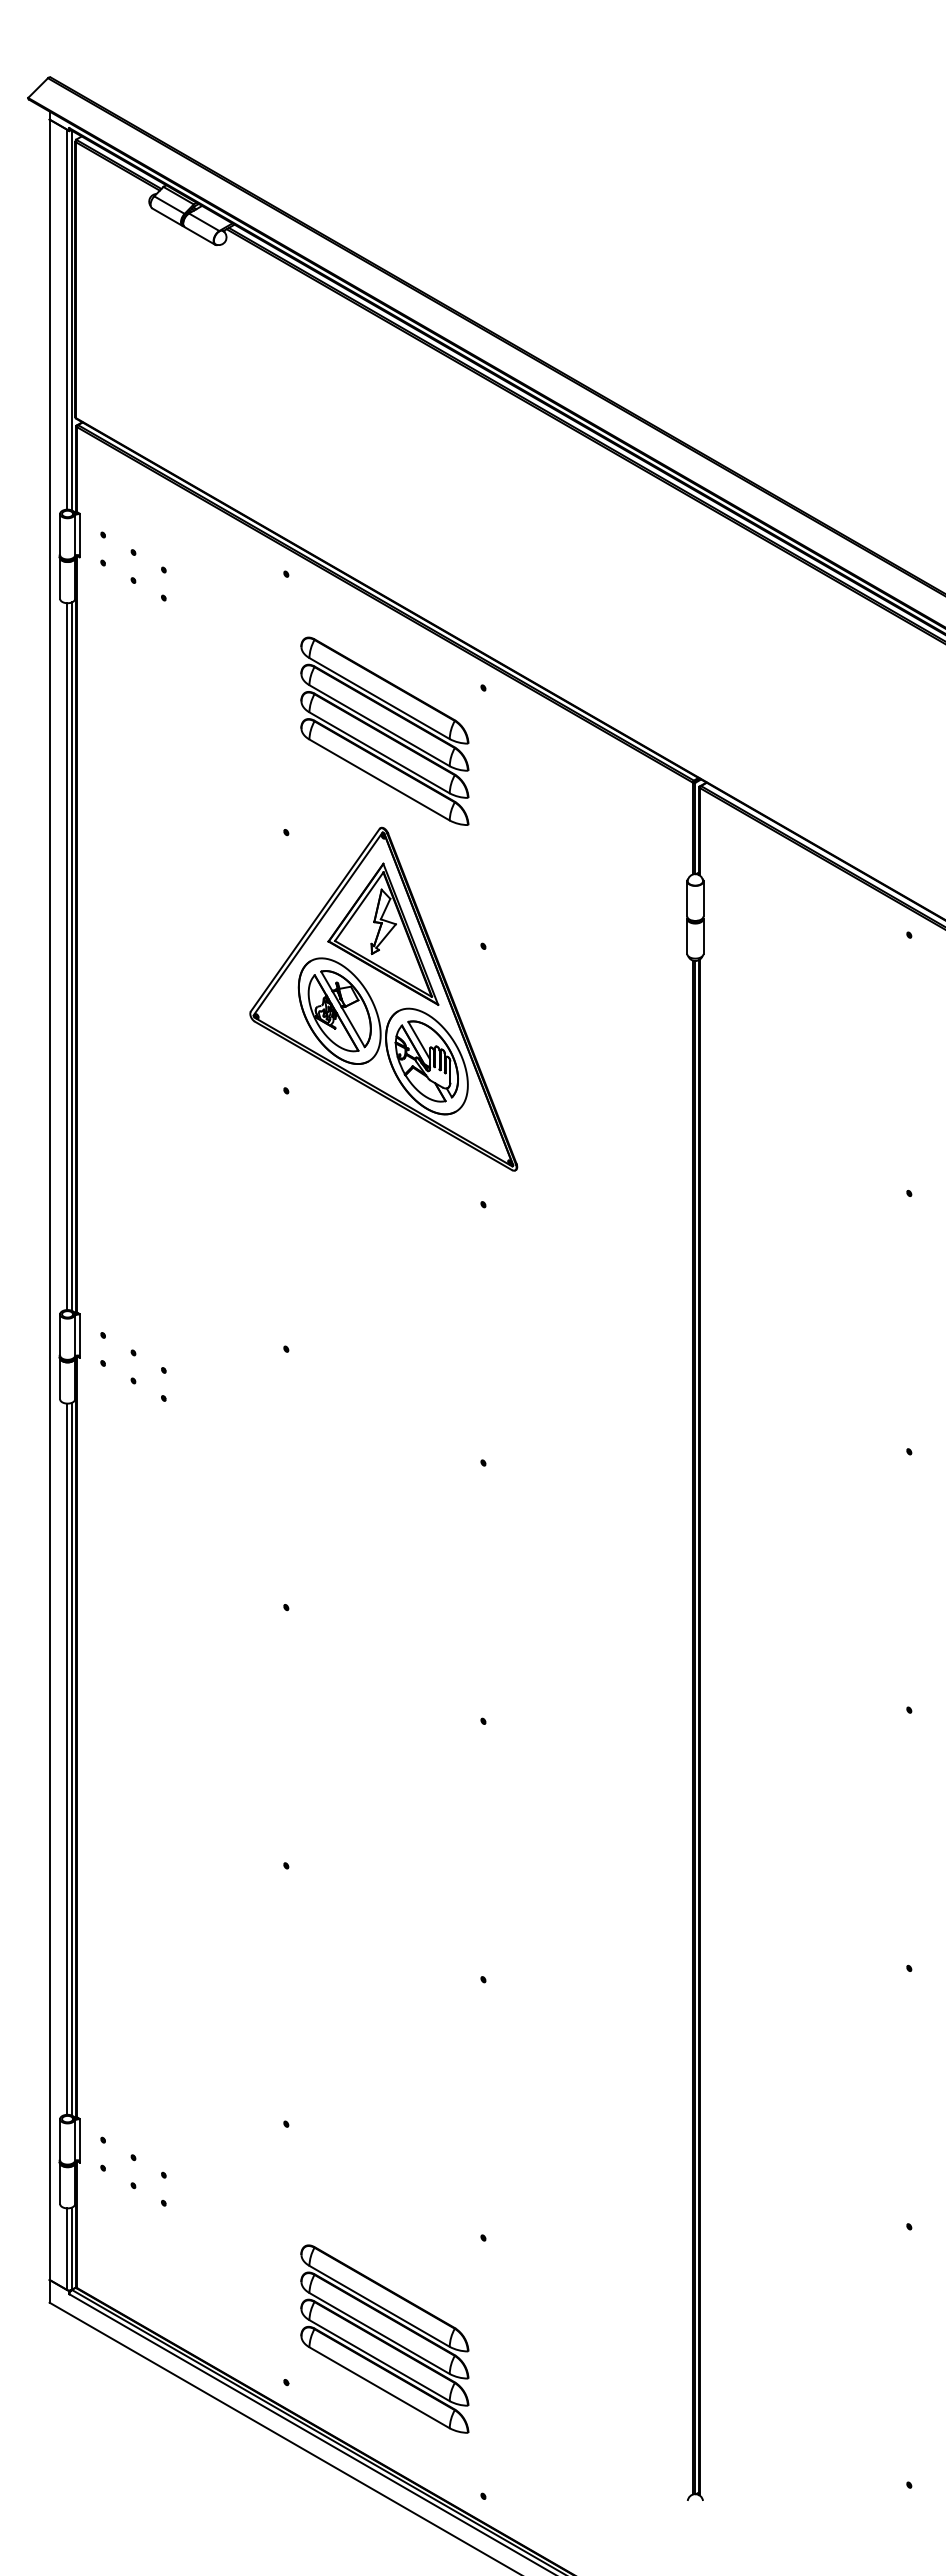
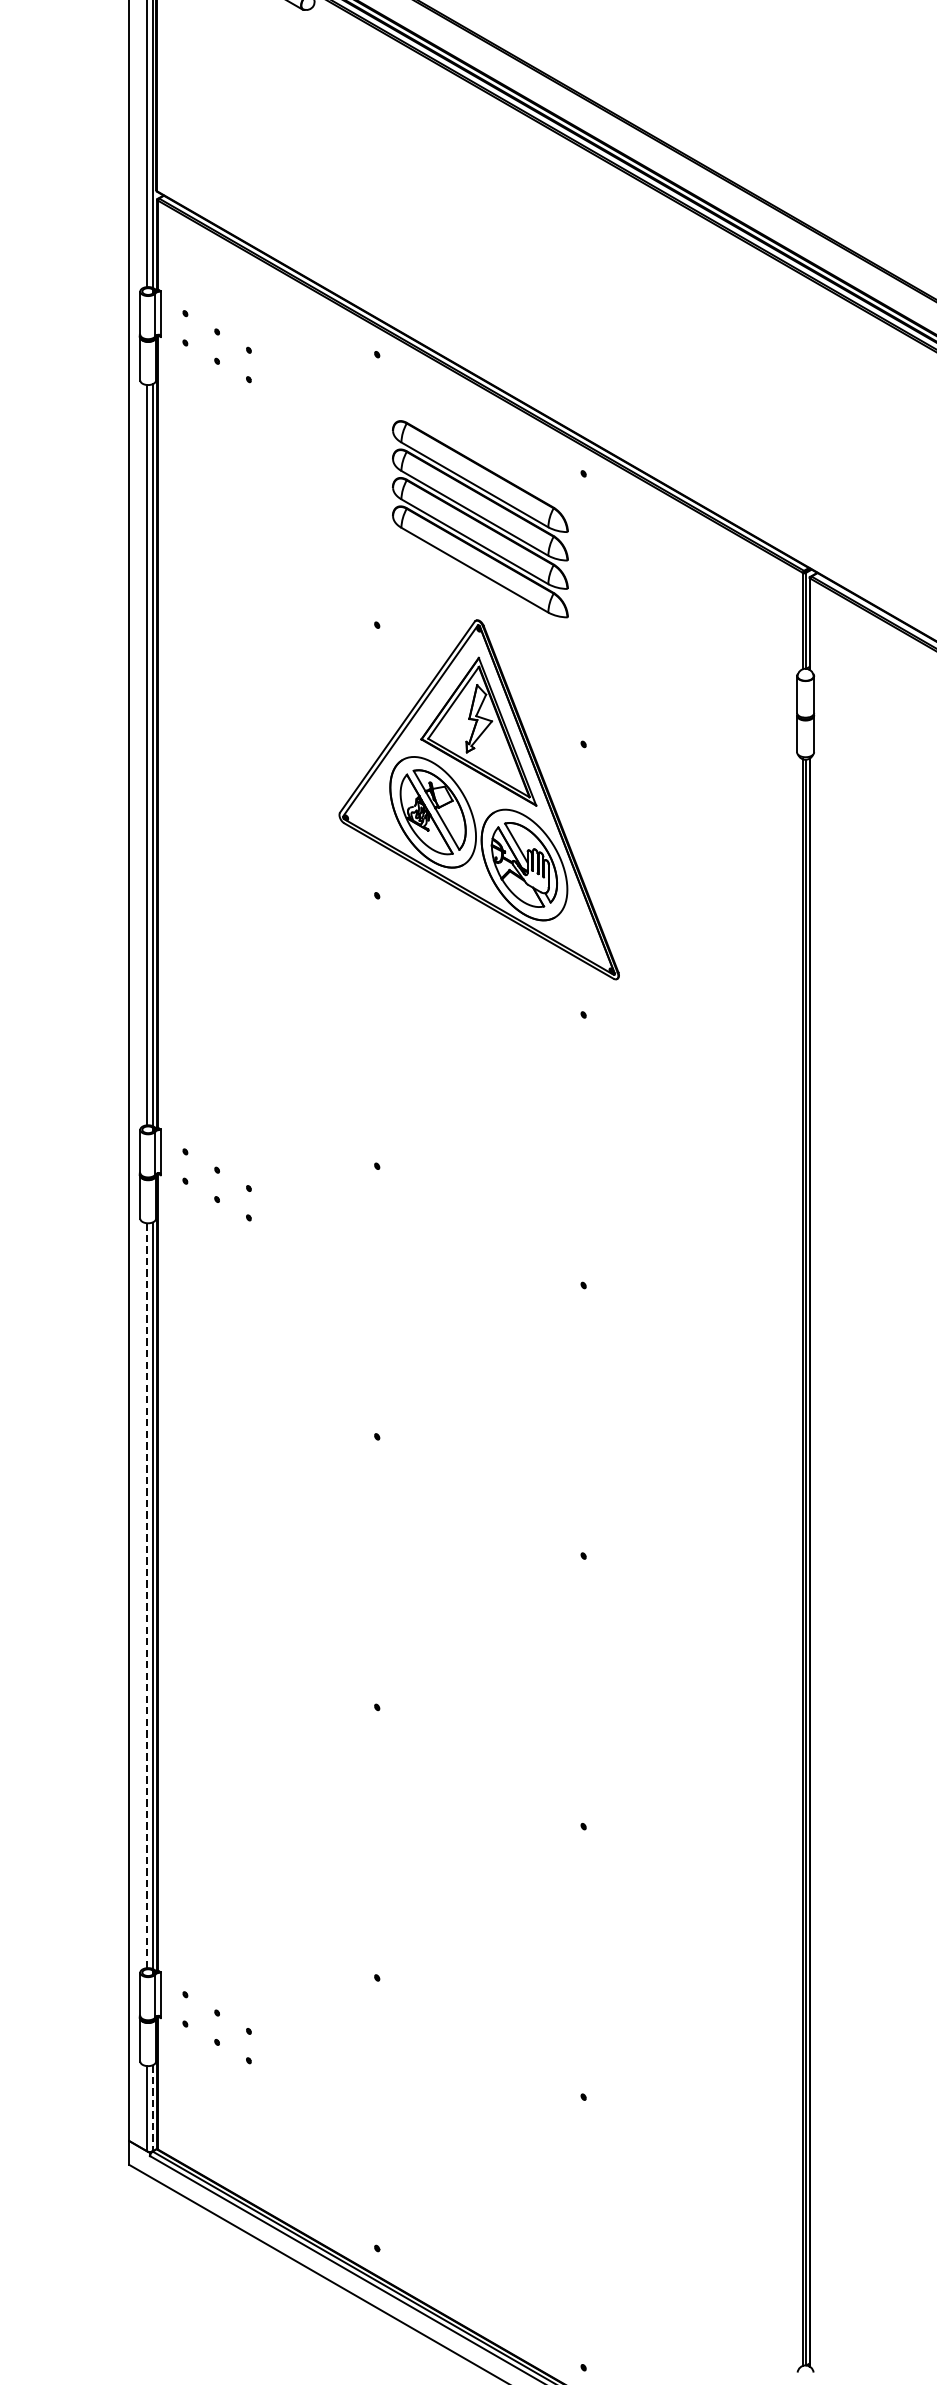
line: (66, 1759) -> (146, 1596), solid -> dashed
line: (71, 2249) -> (152, 2109), solid -> dashed
part: (384, 2338) -> (480, 2202), removed

